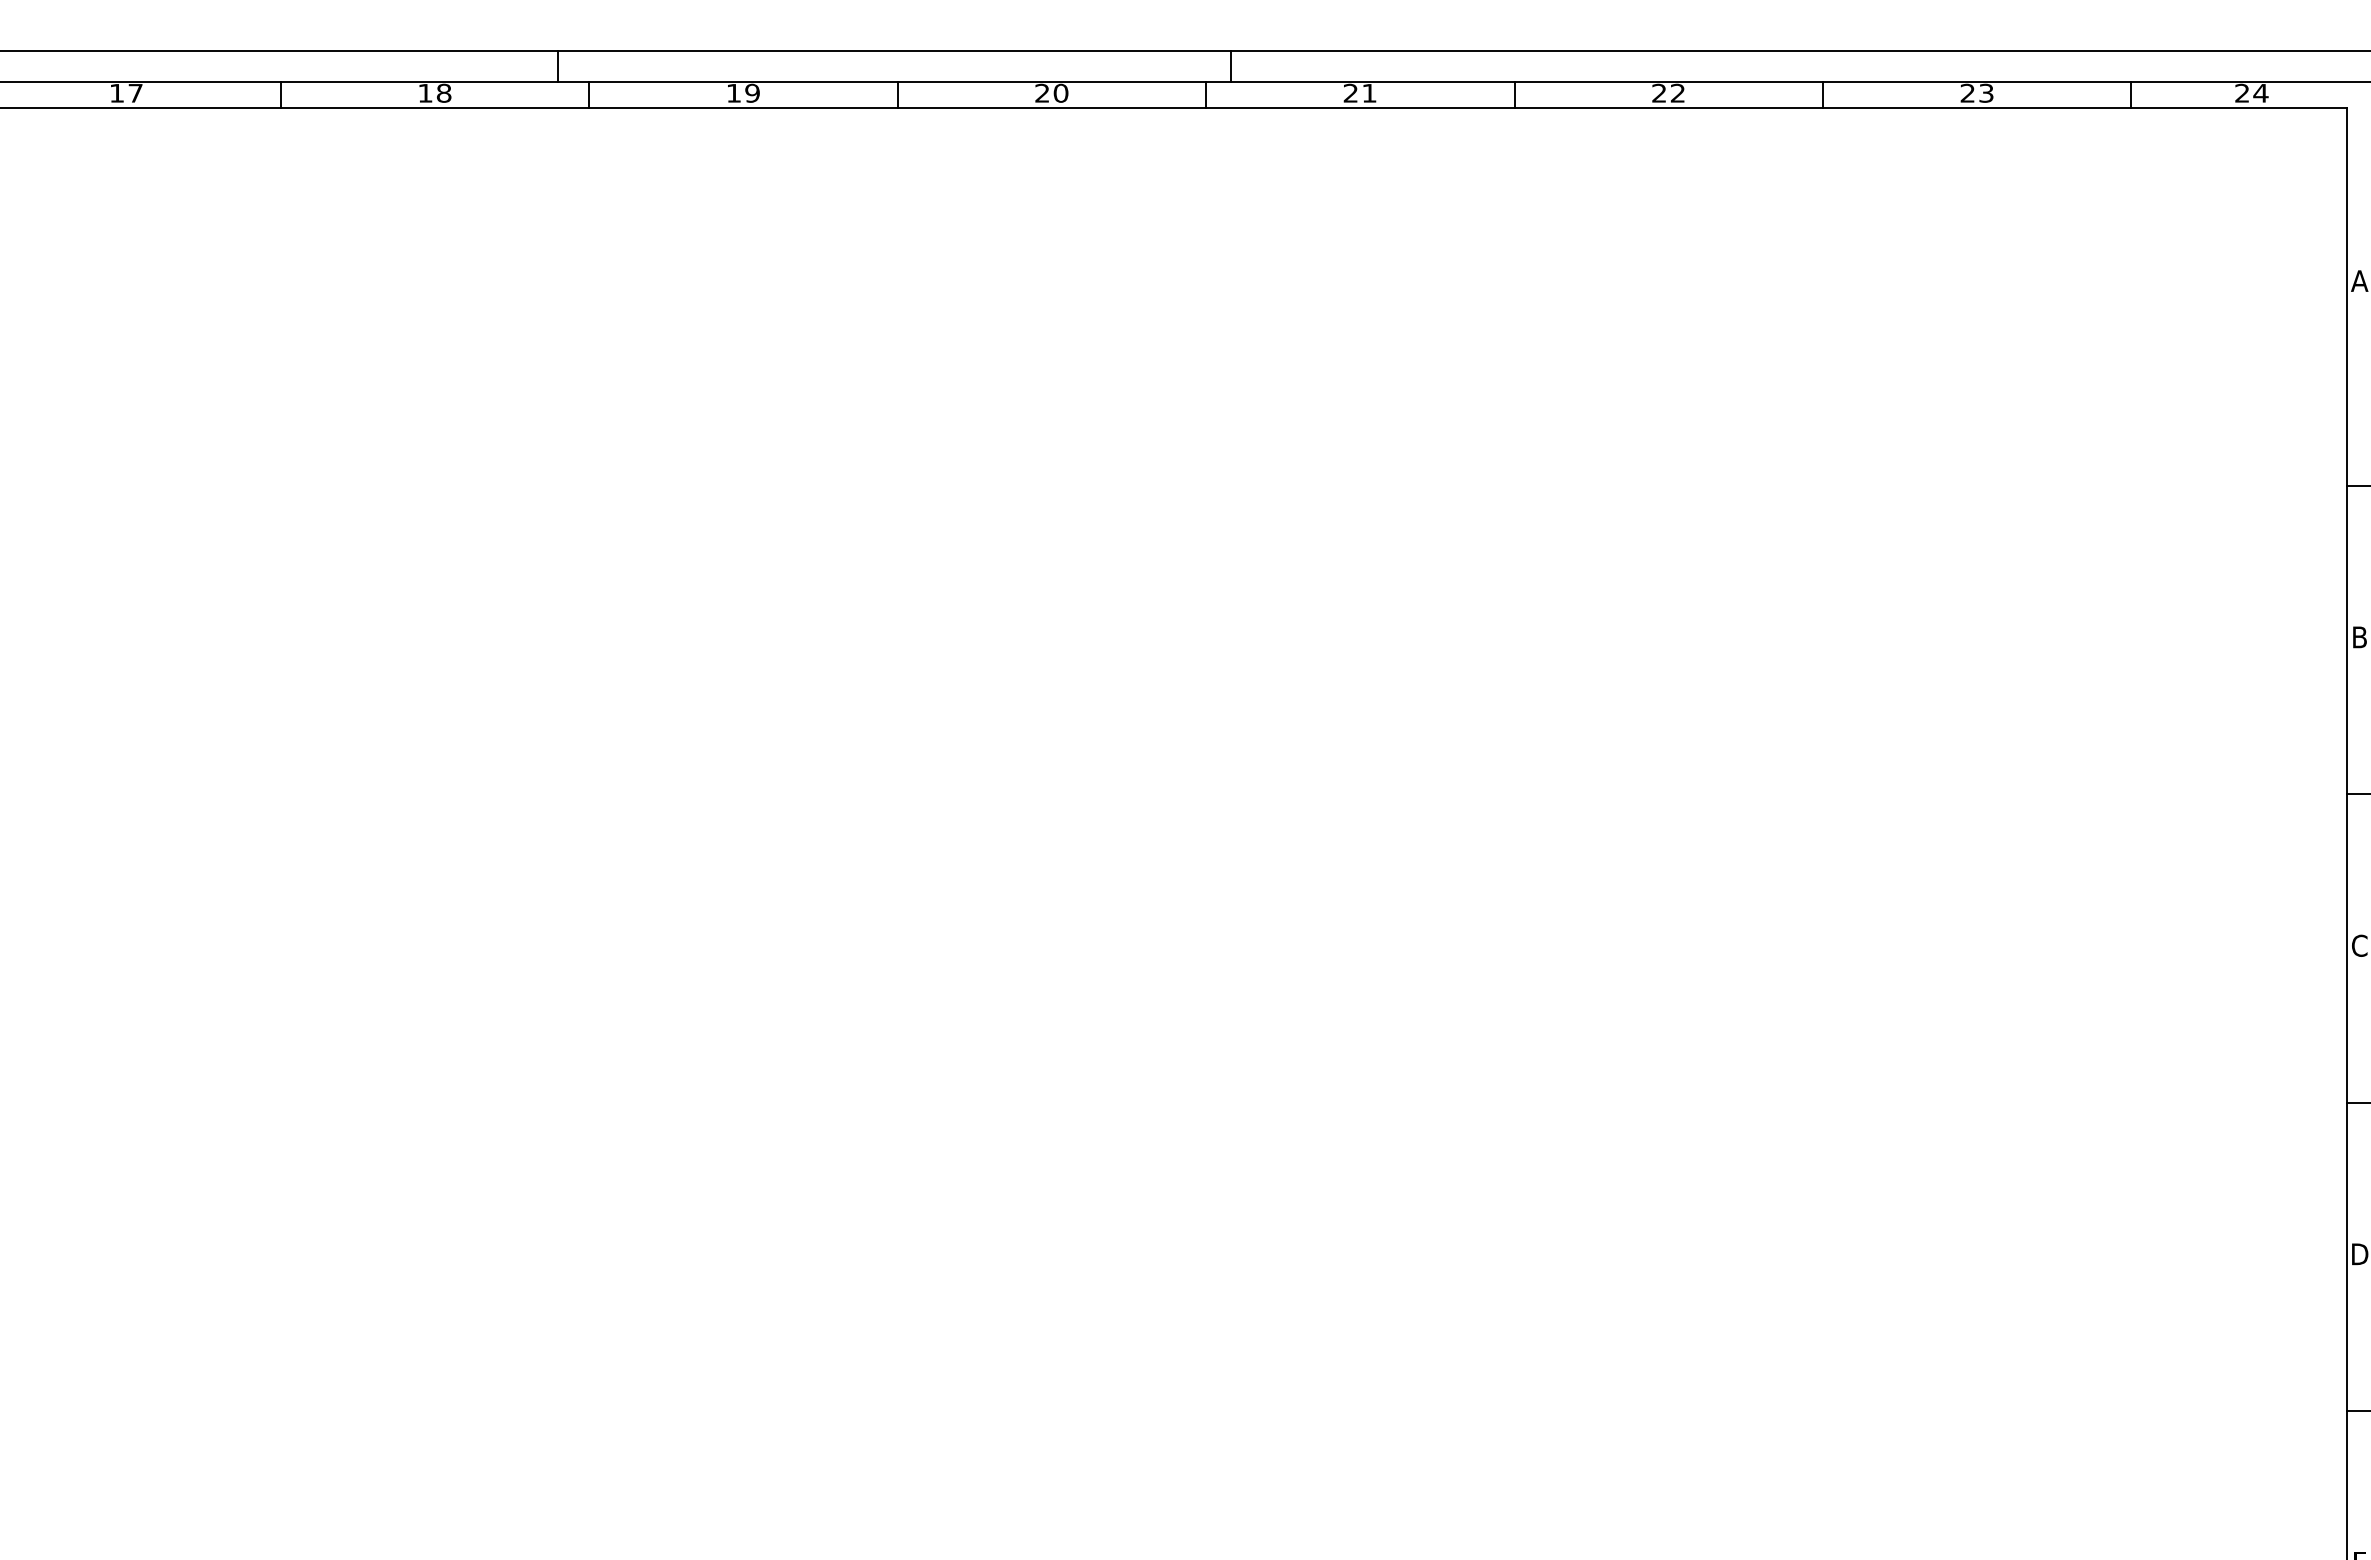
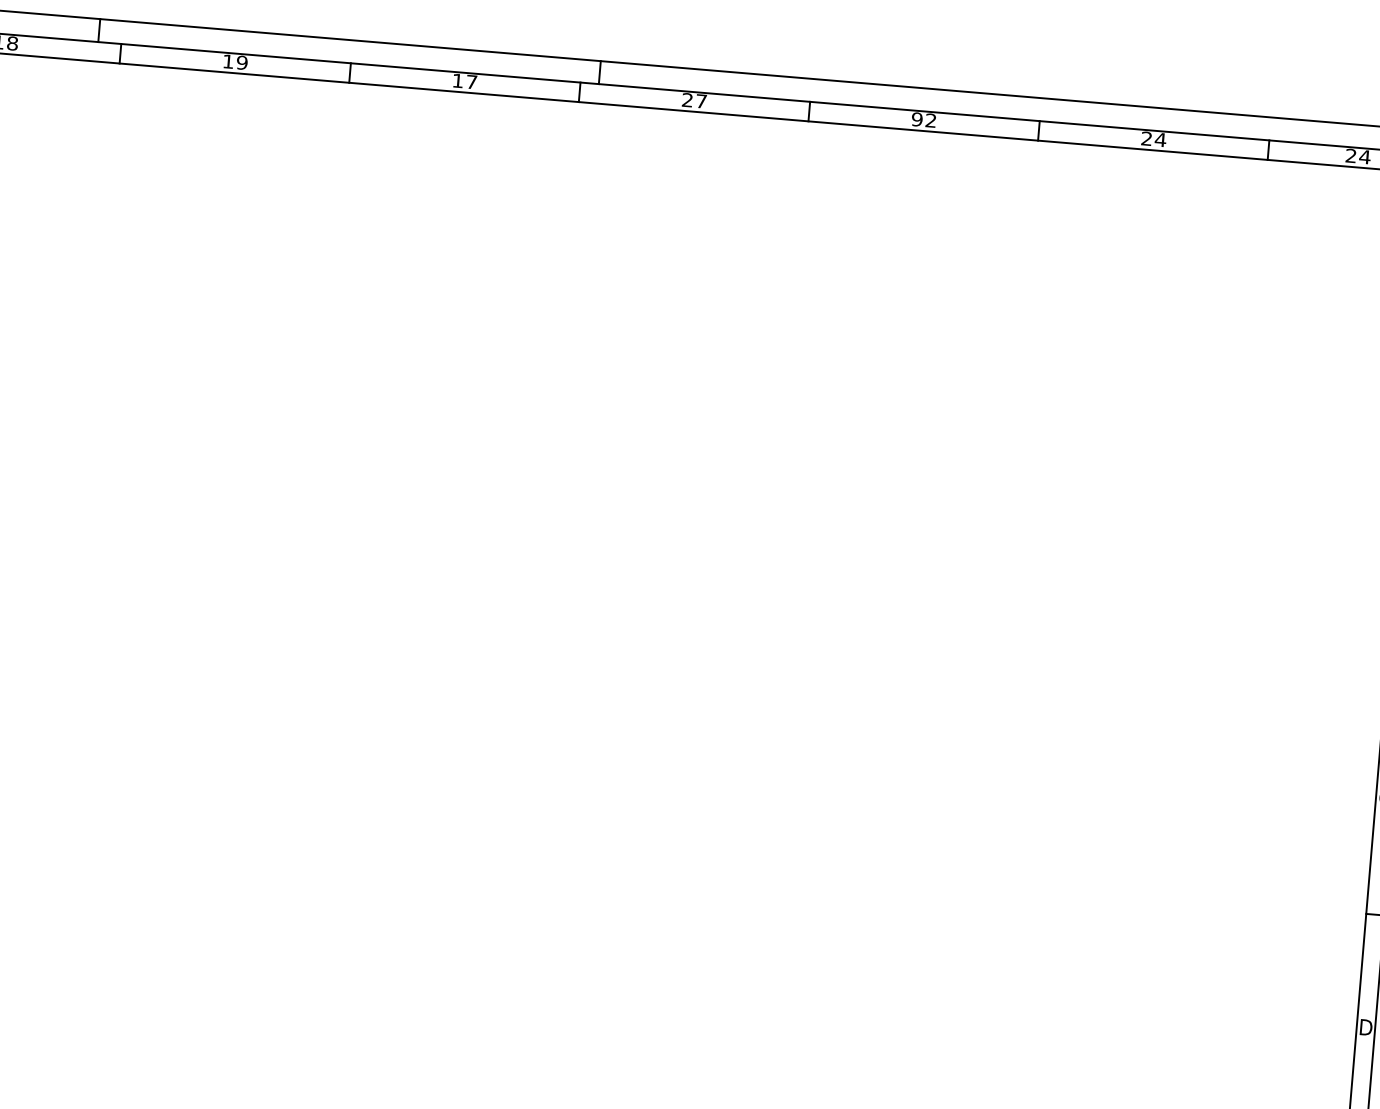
text: (1051, 92) -> (464, 80), 20 -> 17
text: (1659, 92) -> (917, 118), 22 -> 92
text: (1986, 92) -> (1160, 139), 23 -> 24
text: (1369, 93) -> (701, 101), 21 -> 27

